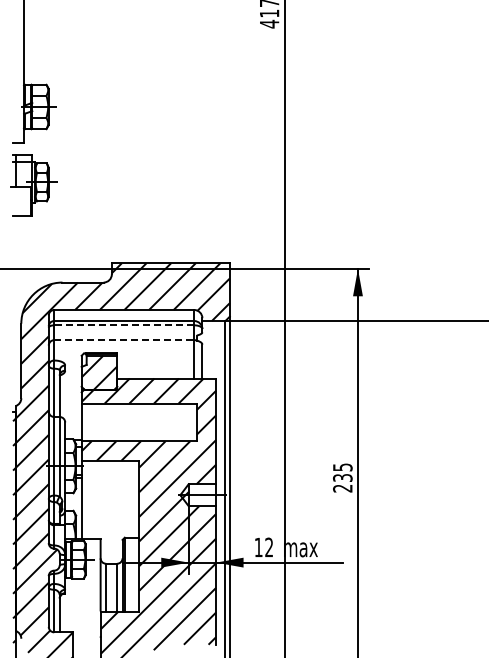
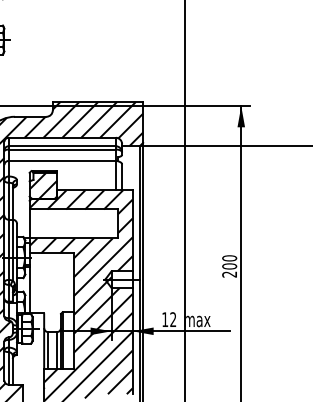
line: (124, 325) -> (62, 149), dashed -> solid
line: (124, 340) -> (62, 161), dashed -> solid
text: (342, 472) -> (229, 262), 235 -> 200

